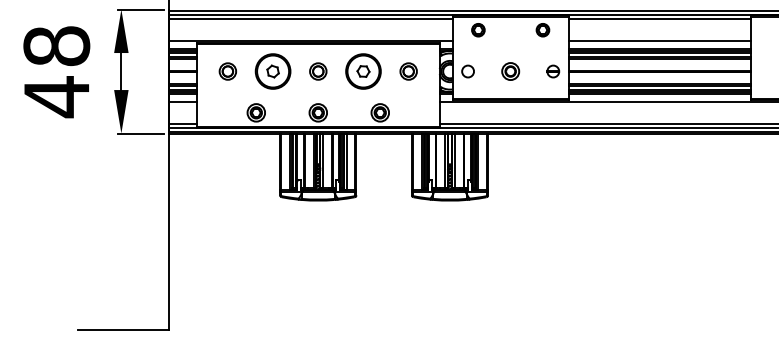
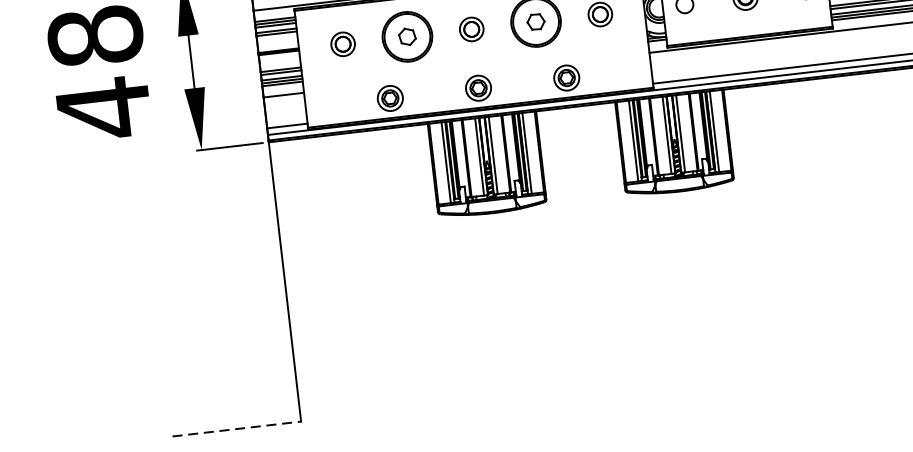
line: (123, 329) -> (237, 428), solid -> dashed

